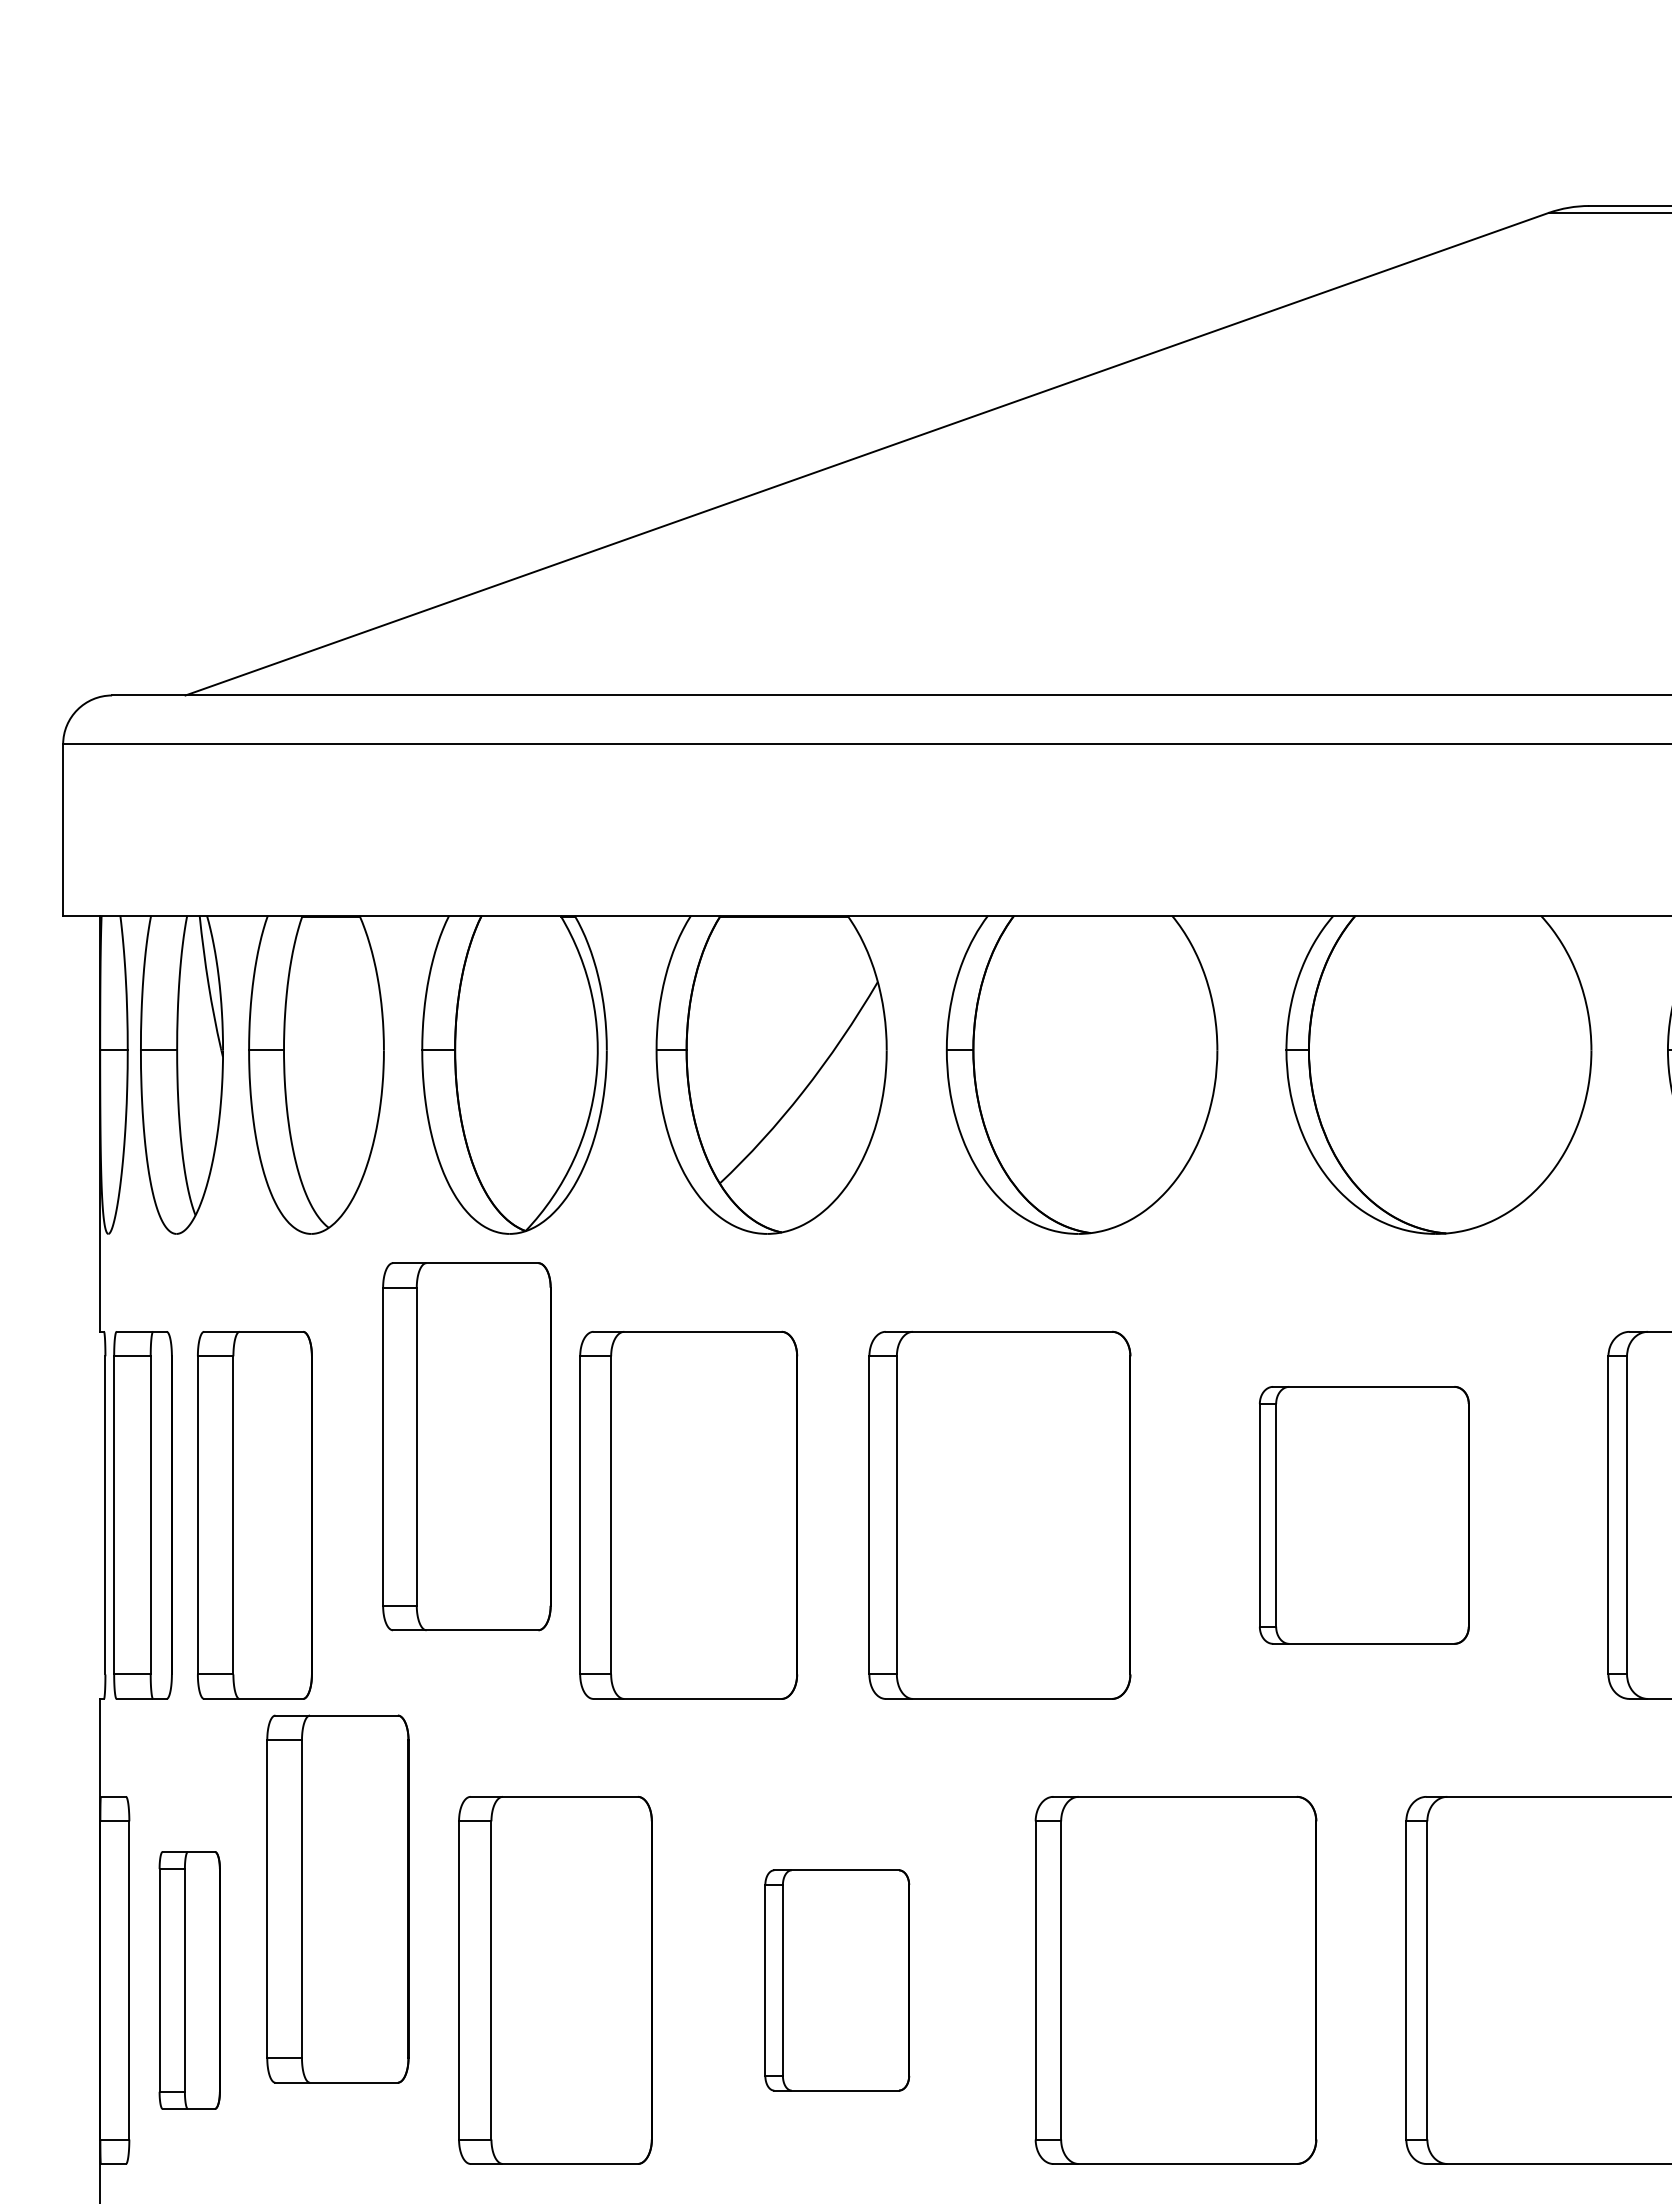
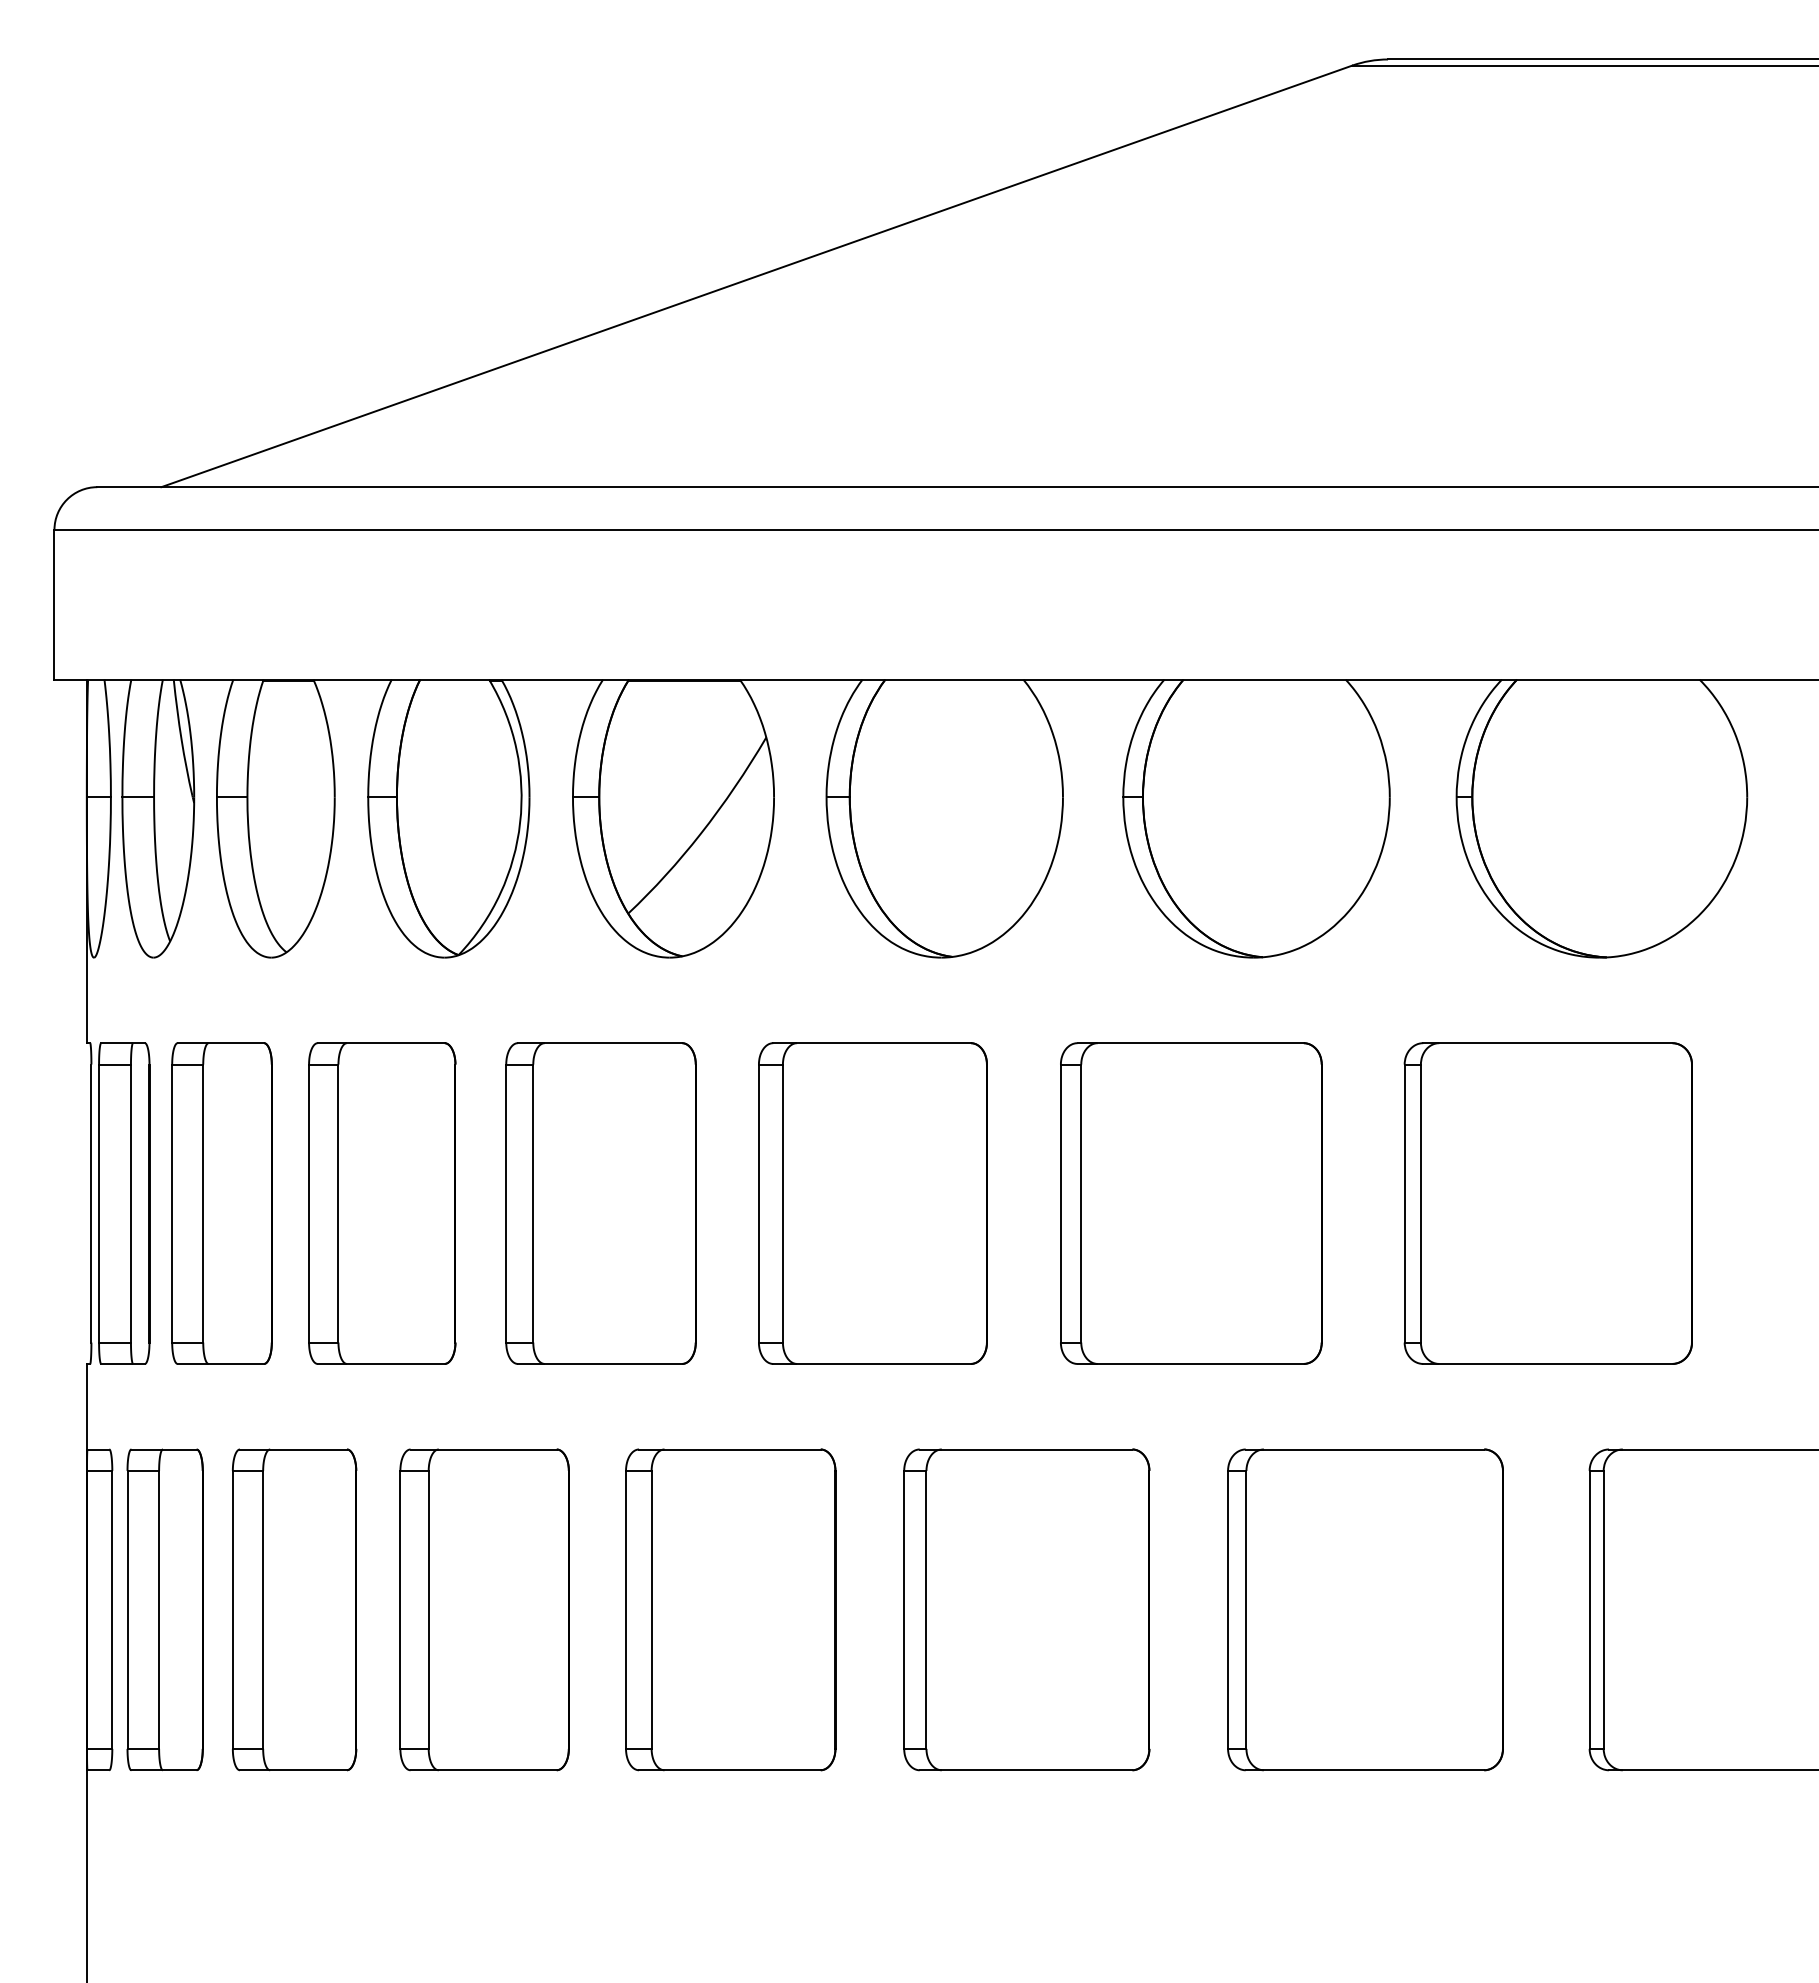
part: (467, 1446) -> (382, 1203), moved
part: (1364, 1515) -> (1191, 1203), size x1.43
part: (337, 1898) -> (294, 1609), moved
part: (189, 1979) -> (164, 1609), size x1.43
part: (836, 1979) -> (730, 1609), size x1.67

